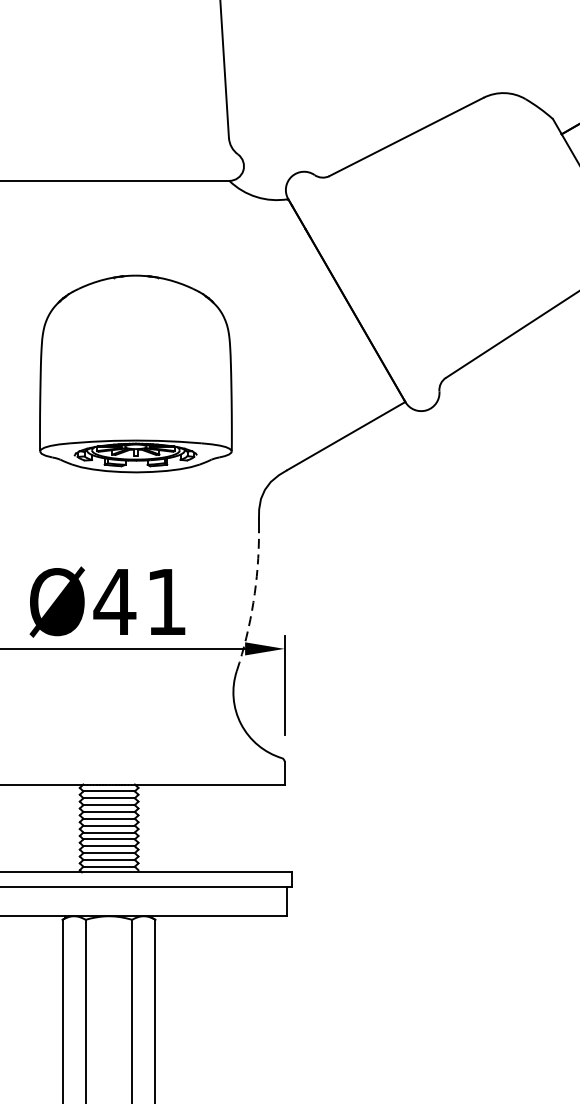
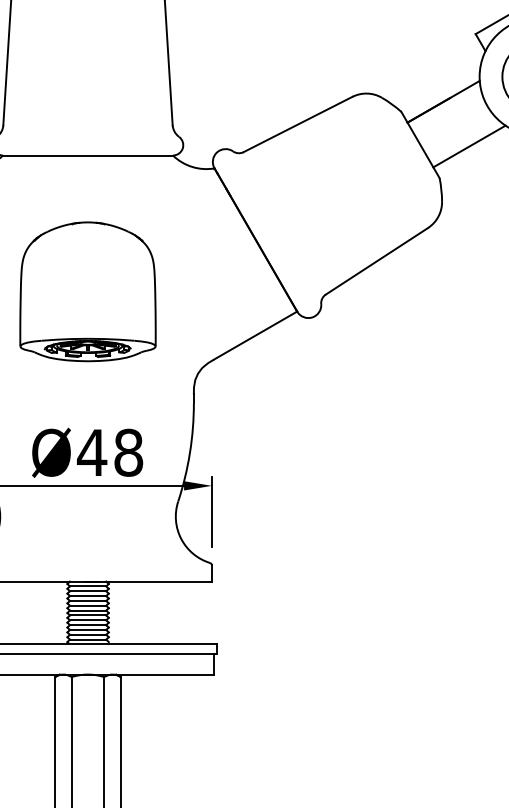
part: (135, 373) -> (87, 291), moved
text: (166, 601) -> (128, 452), Ø41 -> Ø48
arc: (252, 603) -> (189, 453), dashed -> solid

